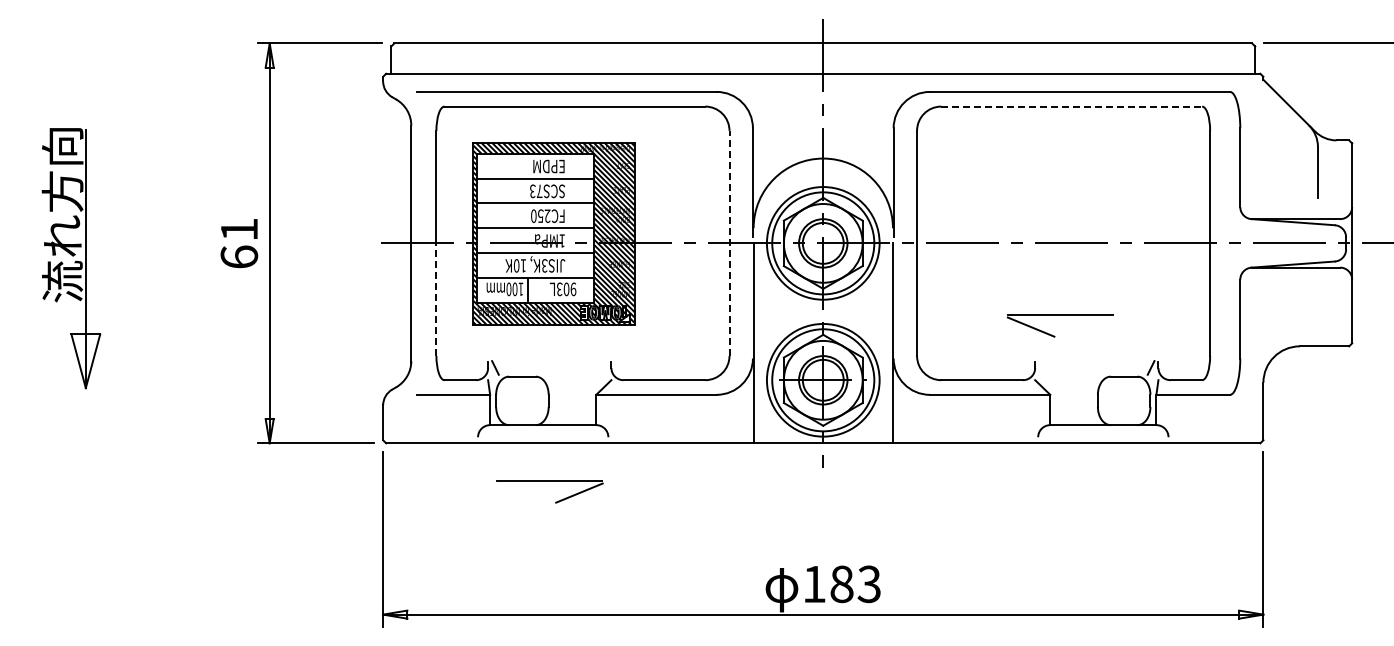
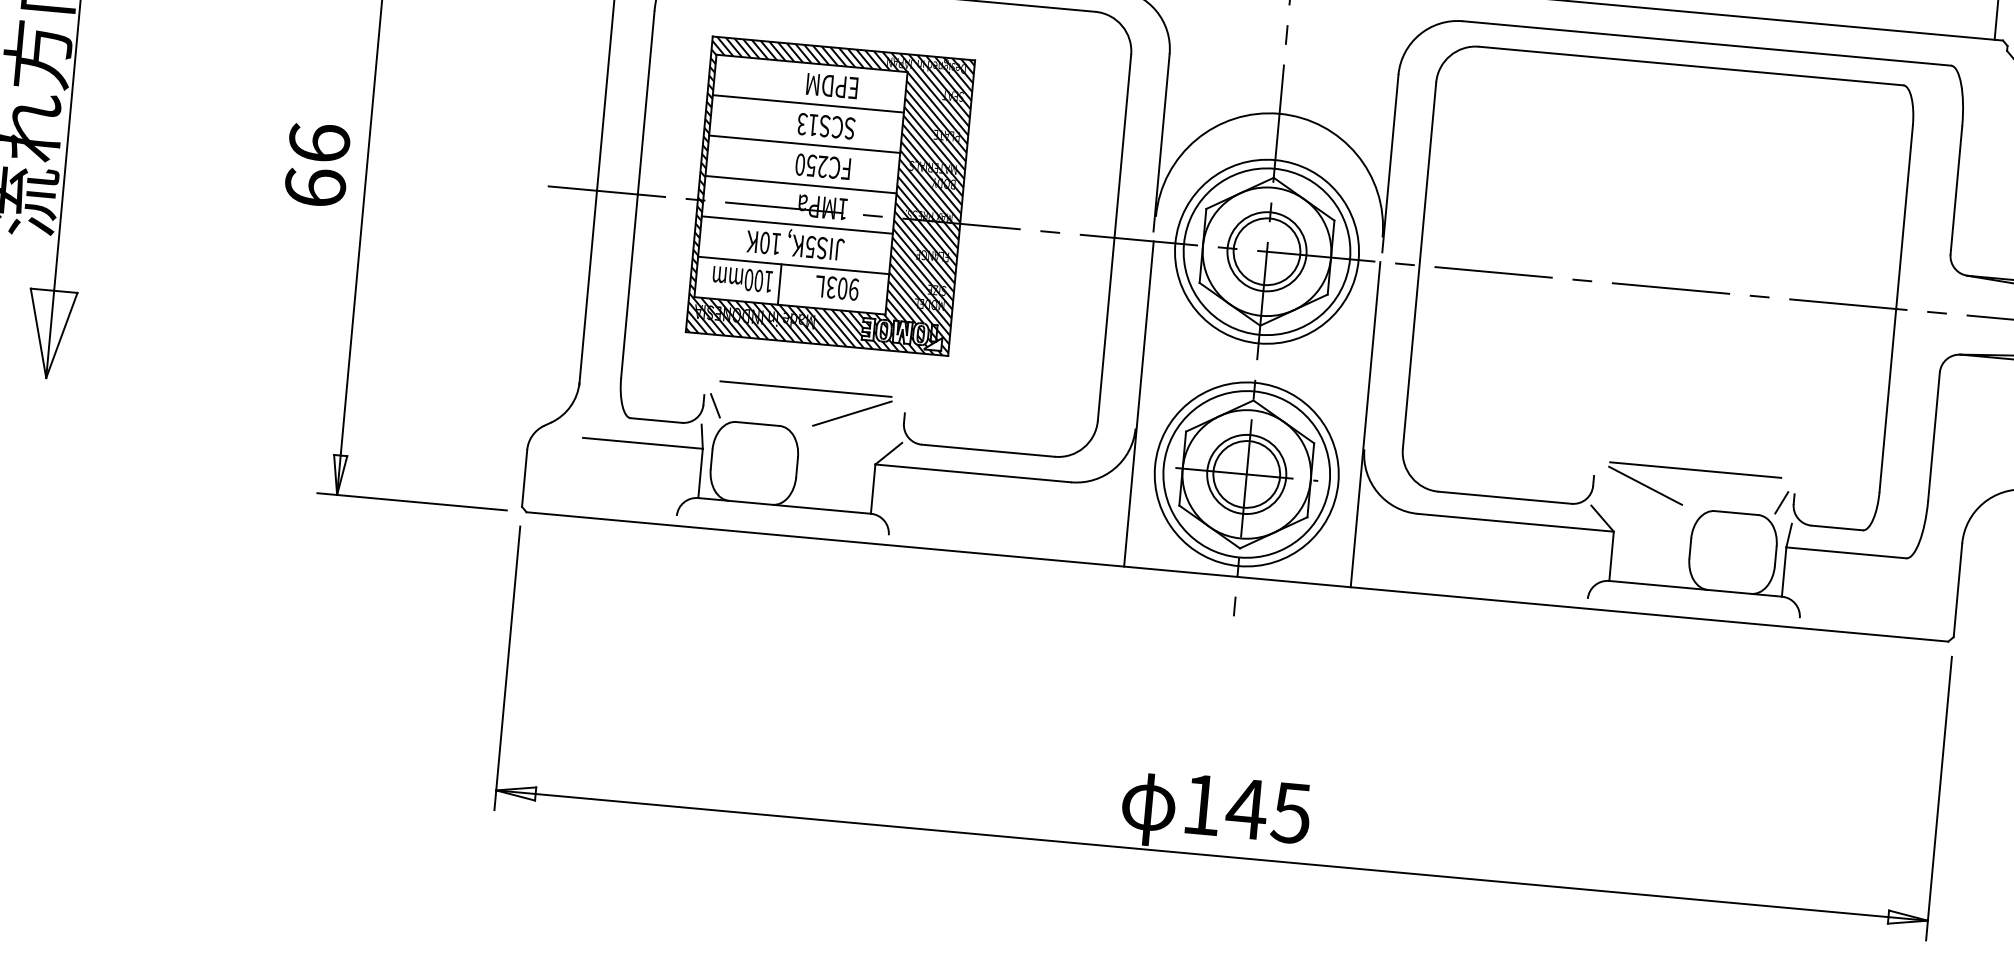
line: (1072, 106) -> (1692, 66), dashed -> solid
text: (539, 190) -> (813, 123), SCS73 -> SCS13
text: (239, 229) -> (319, 142), 61 -> 66
line: (729, 243) -> (1114, 238), dashed -> solid
text: (544, 265) -> (810, 246), JIS3K, -> JIS5K,
line: (436, 299) -> (629, 285), dashed -> solid
part: (1059, 315) -> (1693, 471), moved
part: (549, 481) -> (805, 390), moved
text: (854, 584) -> (1267, 811), 183 -> 145

